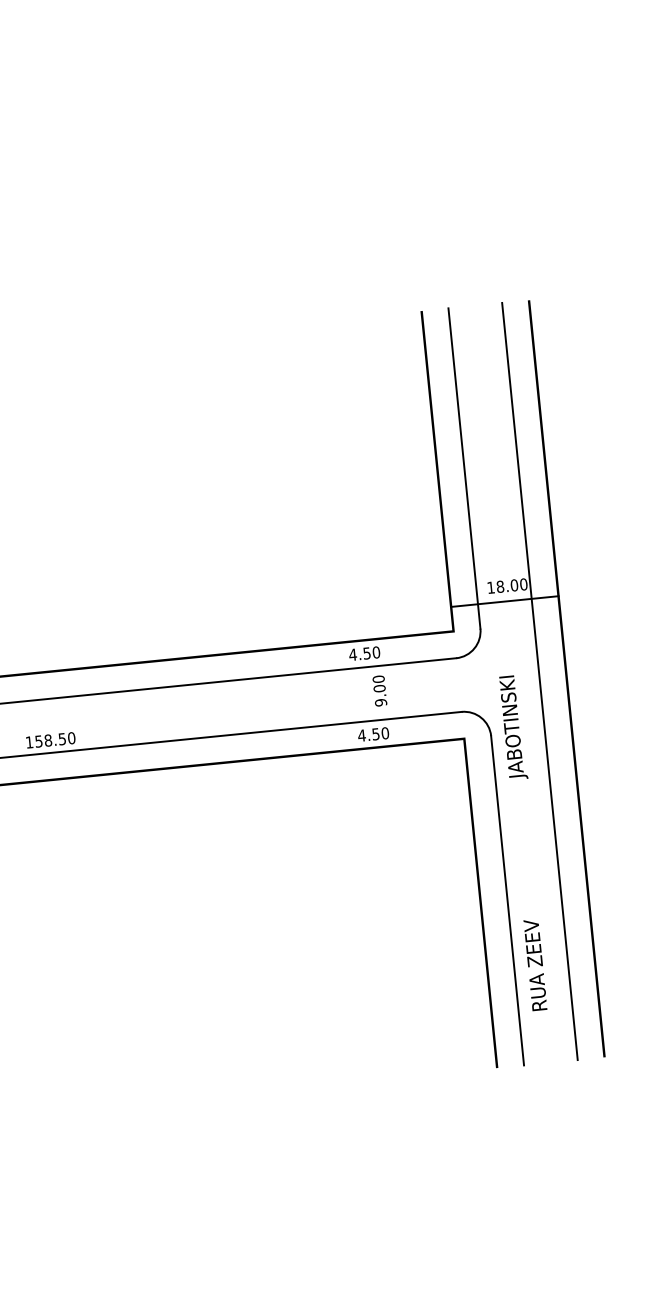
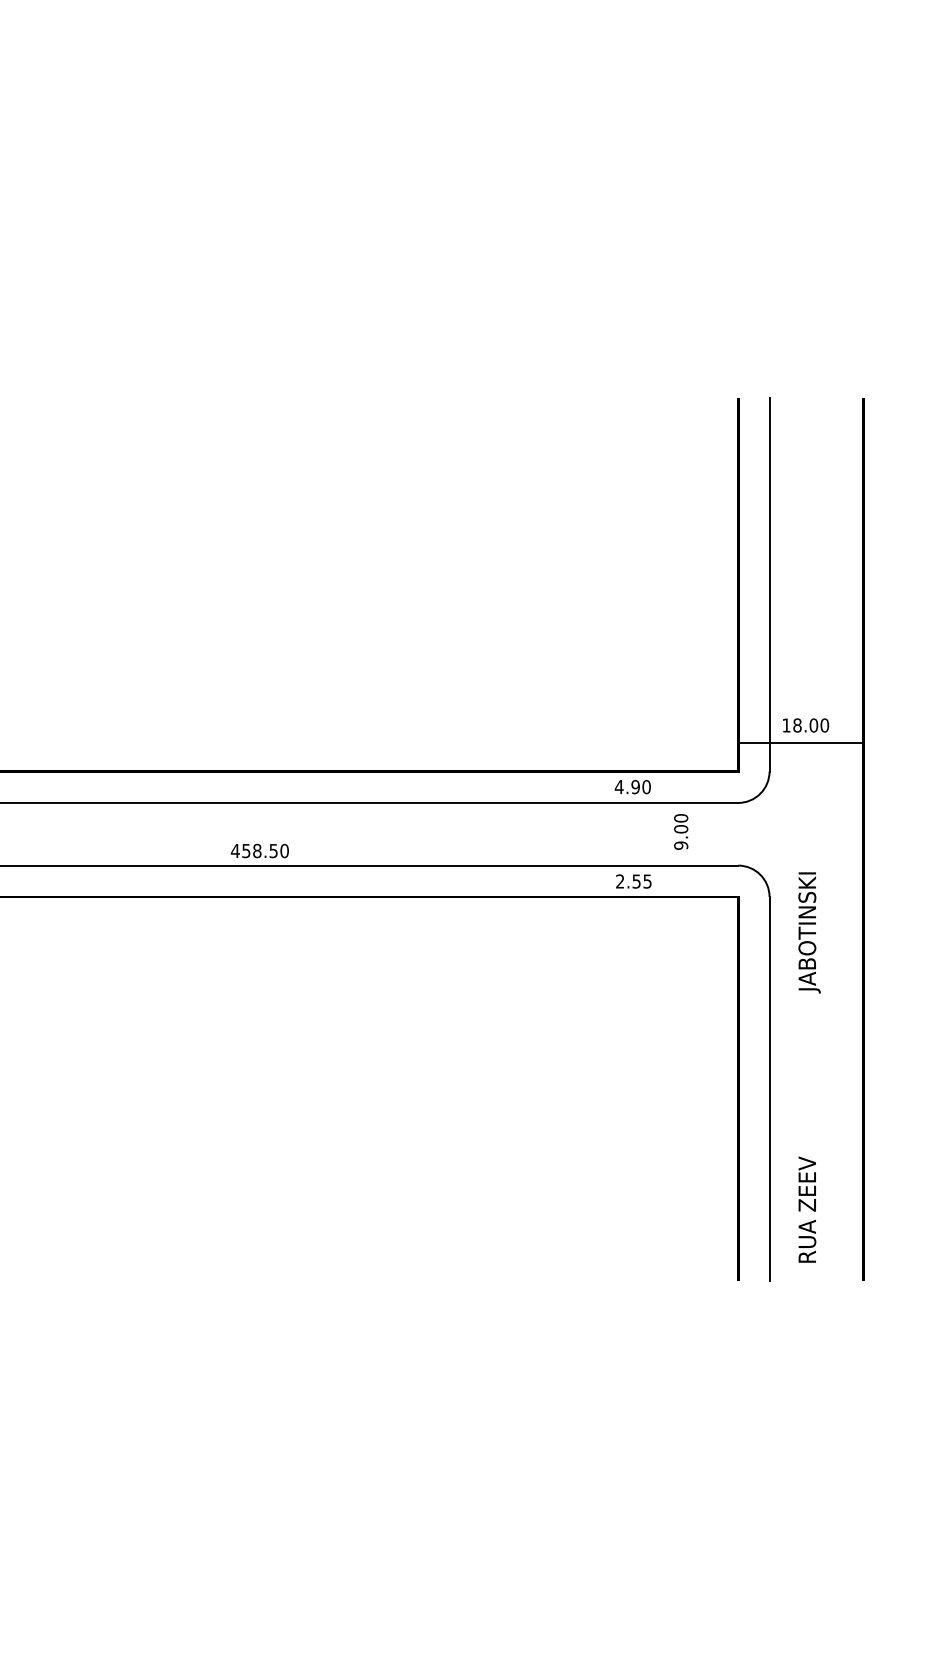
text: (366, 652) -> (635, 786), 4.50 -> 4.90
line: (540, 681) -> (832, 839), removed
text: (380, 690) -> (681, 831), moved
text: (373, 734) -> (633, 881), 4.50 -> 2.55
text: (28, 742) -> (234, 850), 158.50 -> 458.50
text: (525, 843) -> (809, 1067), moved

